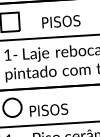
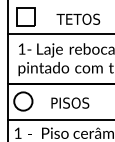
text: (62, 20) -> (78, 18), PISOS -> TETOS
text: (49, 109) -> (70, 102), moved

